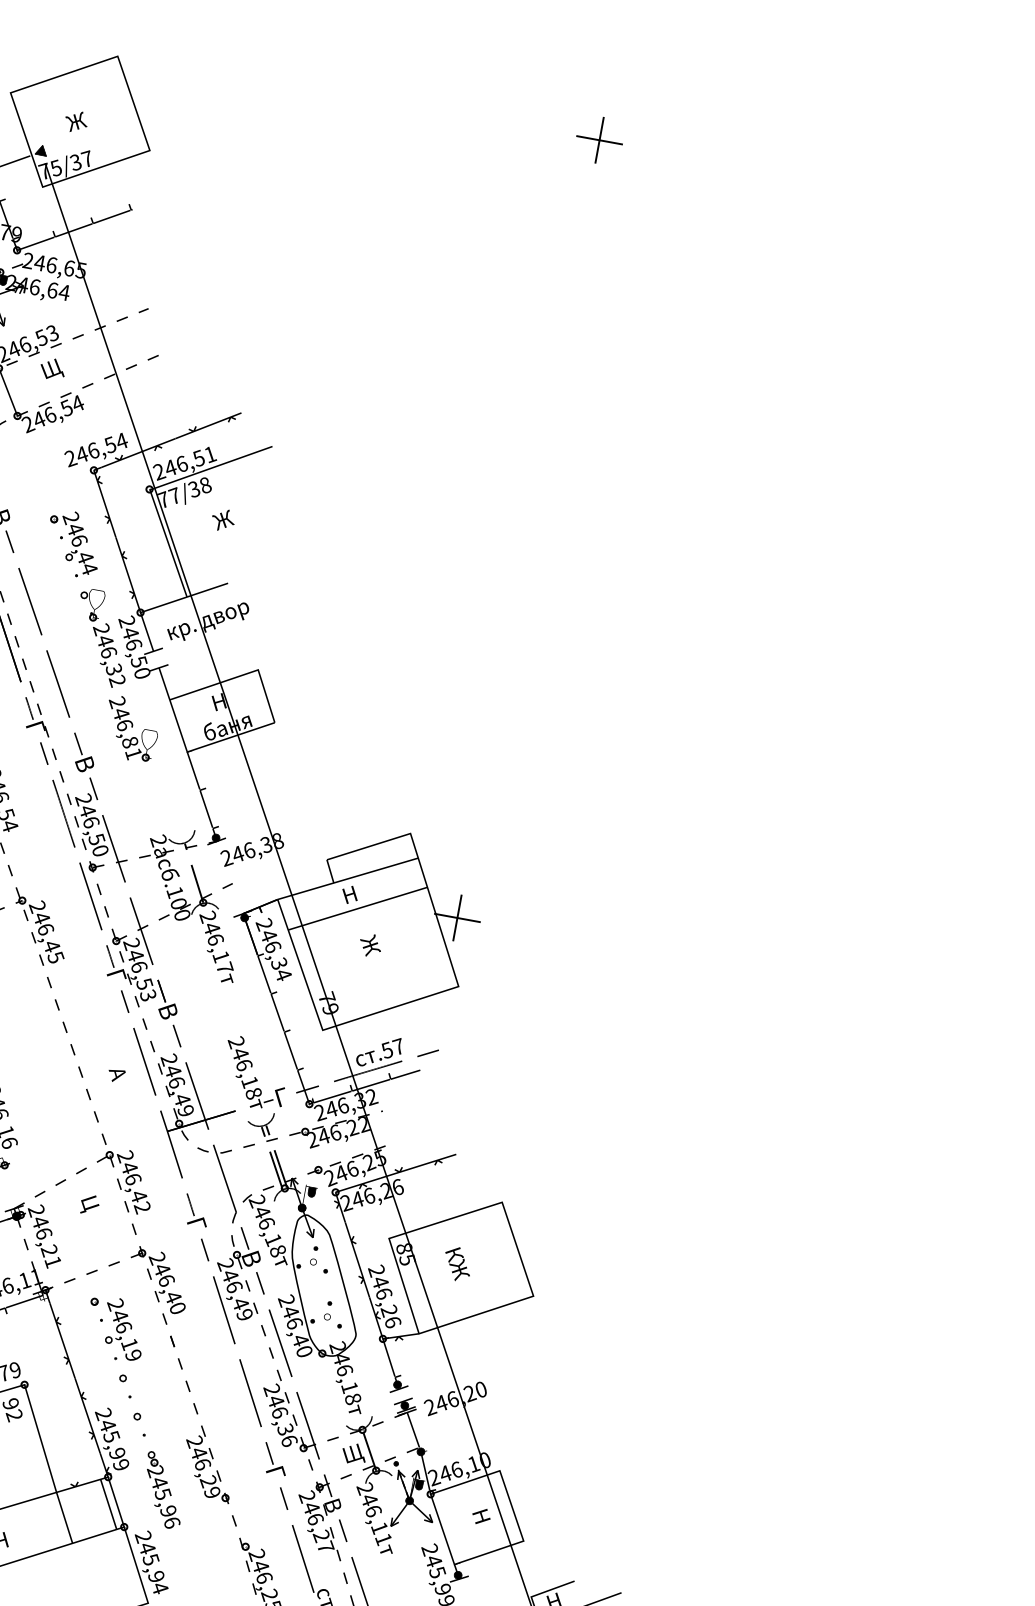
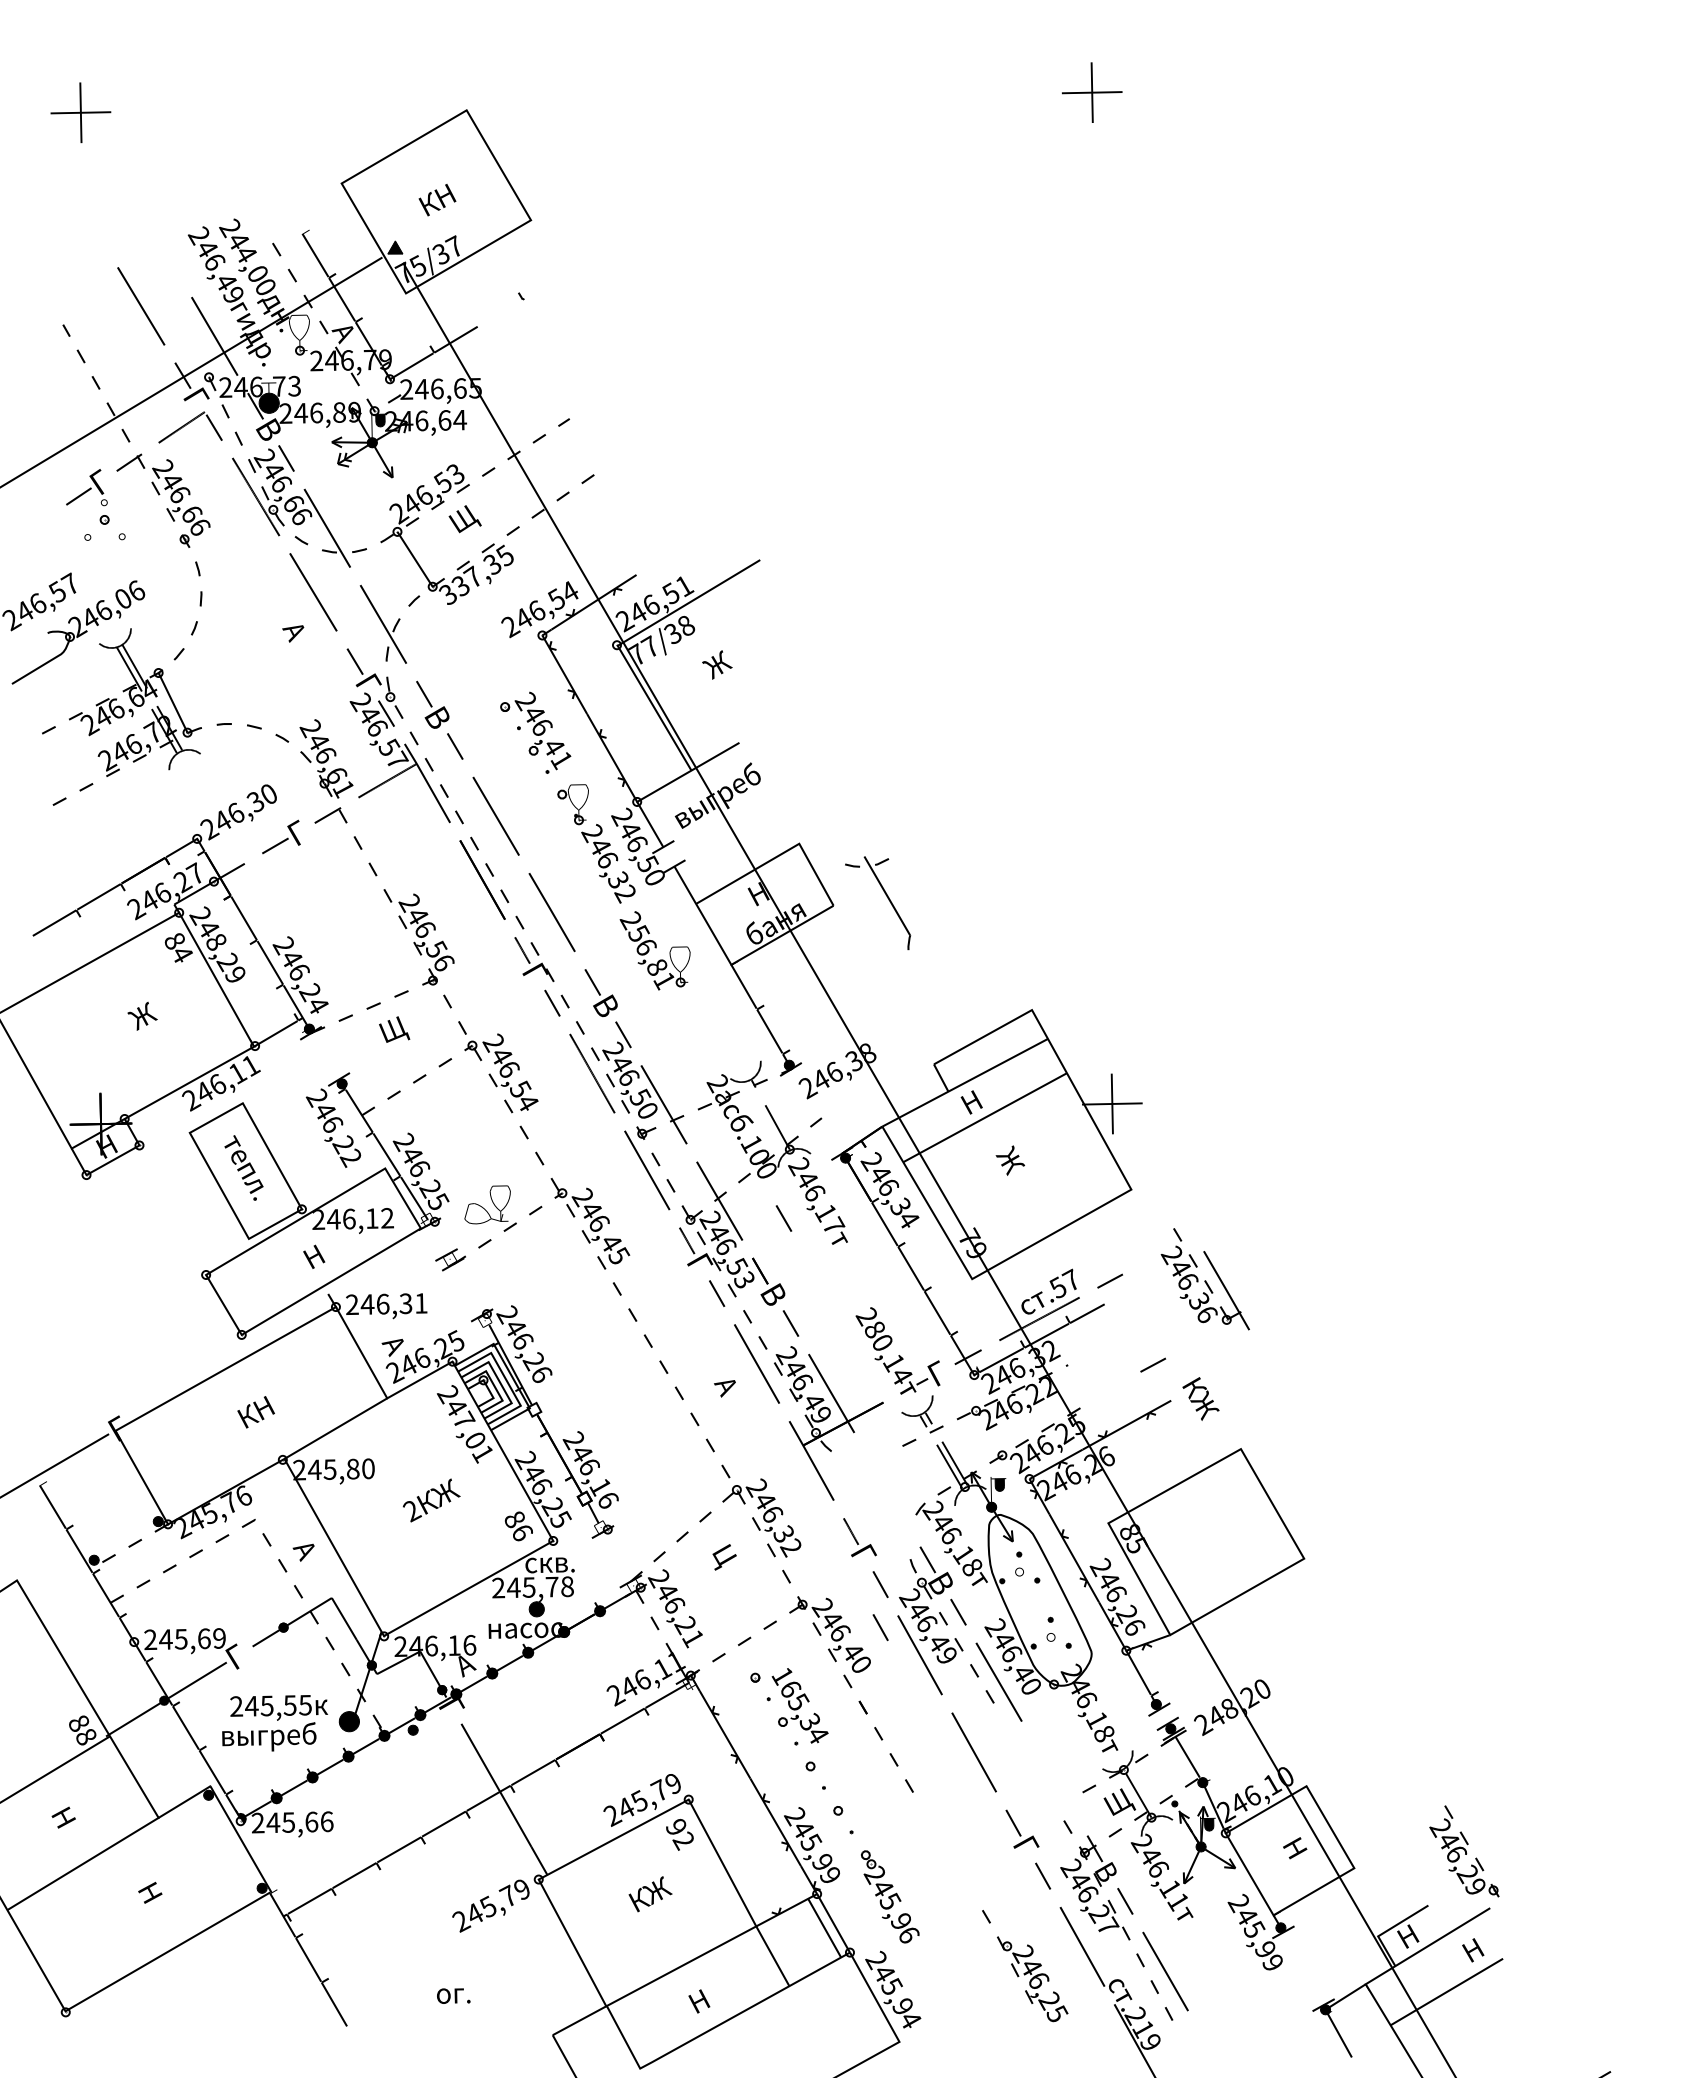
text: (80, 120) -> (436, 200), Ж -> КН
fill: (109, 216) -> (497, 313), removed
text: (52, 414) -> (476, 575), 246,54 -> 337,35
fill: (208, 425) -> (674, 550), removed
text: (88, 569) -> (561, 761), 246,44 -> 246,41
text: (208, 620) -> (724, 794), кр. двор -> выгреб
text: (121, 713) -> (638, 933), 246,81 -> 256,81
line: (187, 954) -> (783, 1218), added
text: (247, 1073) -> (888, 1352), 246,18 -> 280,14
line: (448, 1123) -> (1153, 1364), added
part: (224, 1180) -> (887, 898), moved
text: (138, 1195) -> (783, 1533), 246,42 -> 246,32
fill: (16, 1214) -> (635, 1588), removed
text: (457, 1263) -> (1200, 1398), moved
line: (198, 1282) -> (880, 1627), added
text: (124, 1329) -> (799, 1704), 246,19 -> 165,34
text: (452, 1399) -> (1229, 1708), 246,20 -> 248,20
part: (292, 1413) -> (1204, 1279), moved
part: (209, 1463) -> (1464, 1851), moved

